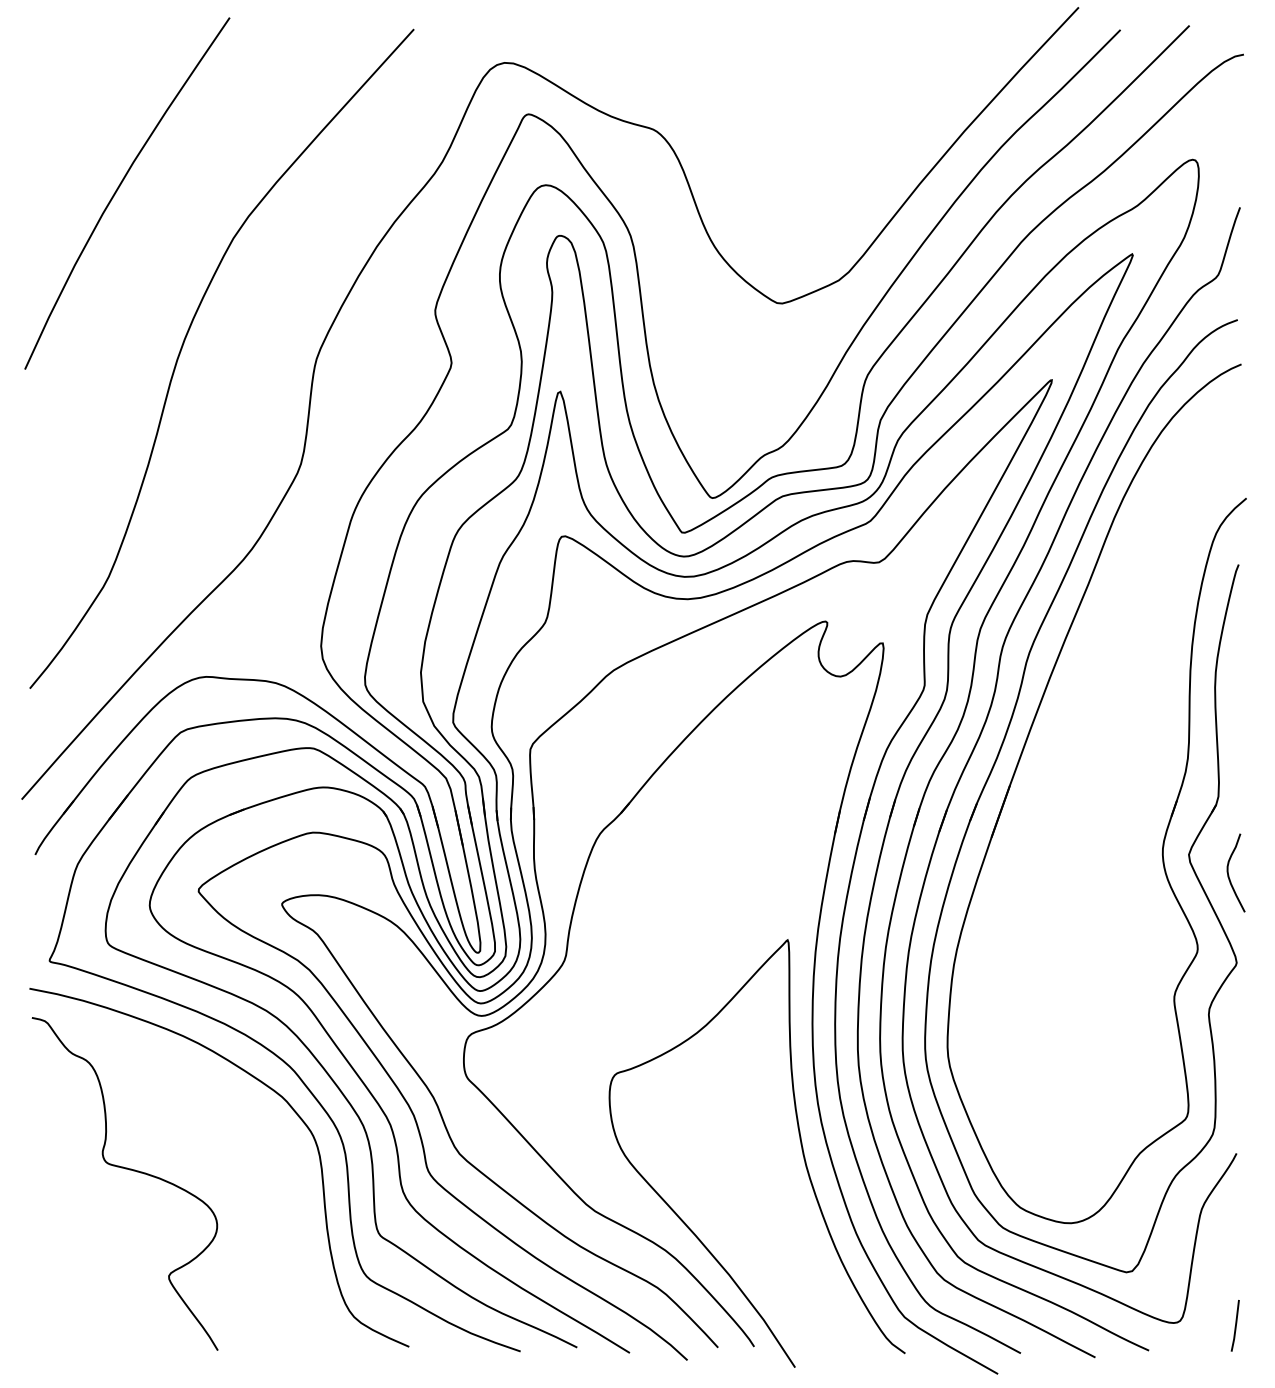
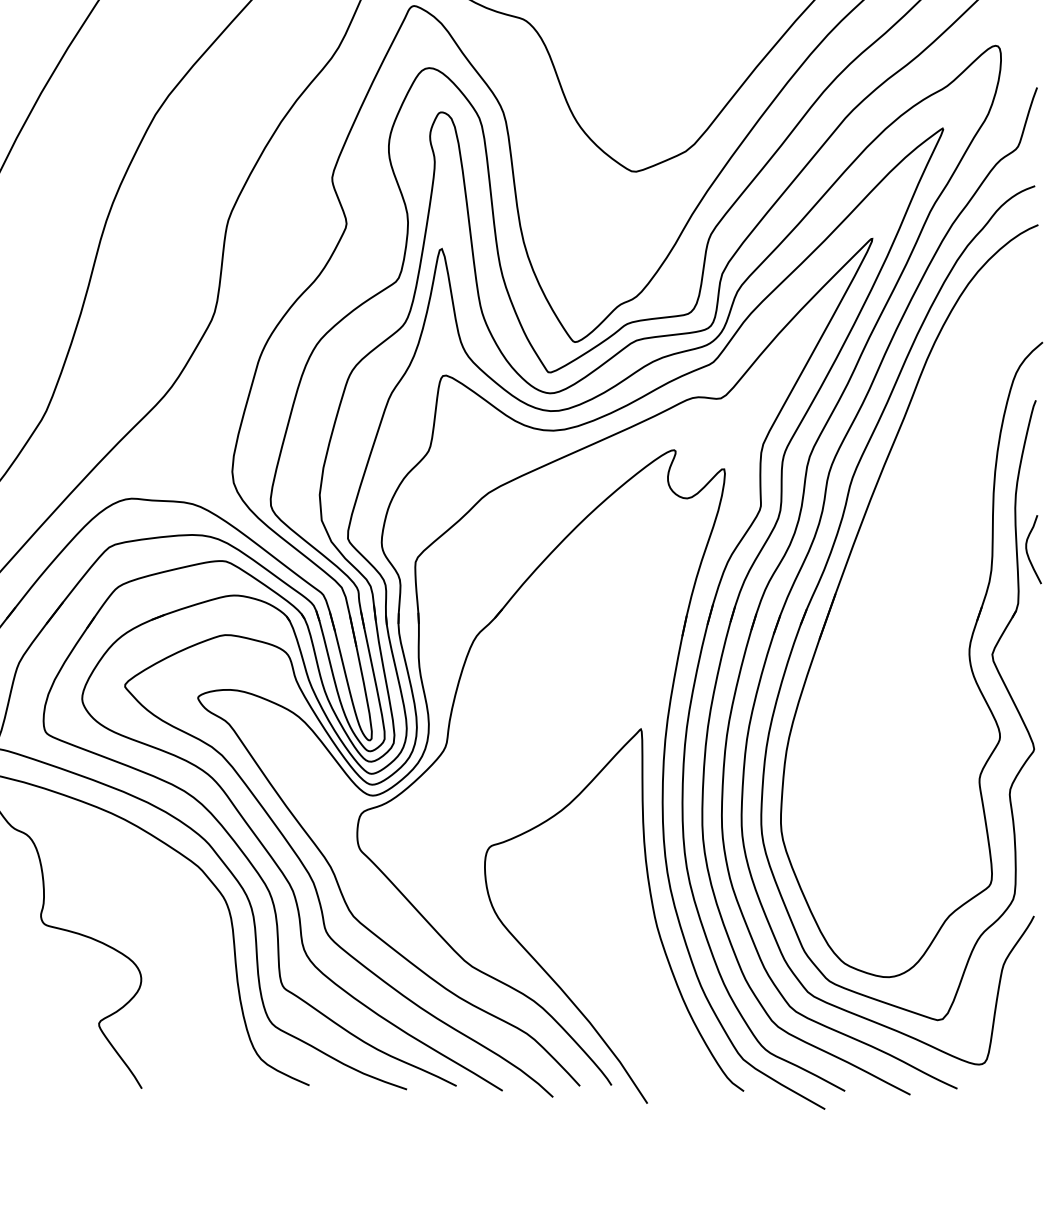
curve: (1229, 875) -> (1027, 551), moved
line: (1235, 1325) -> (1033, 1066), removed

